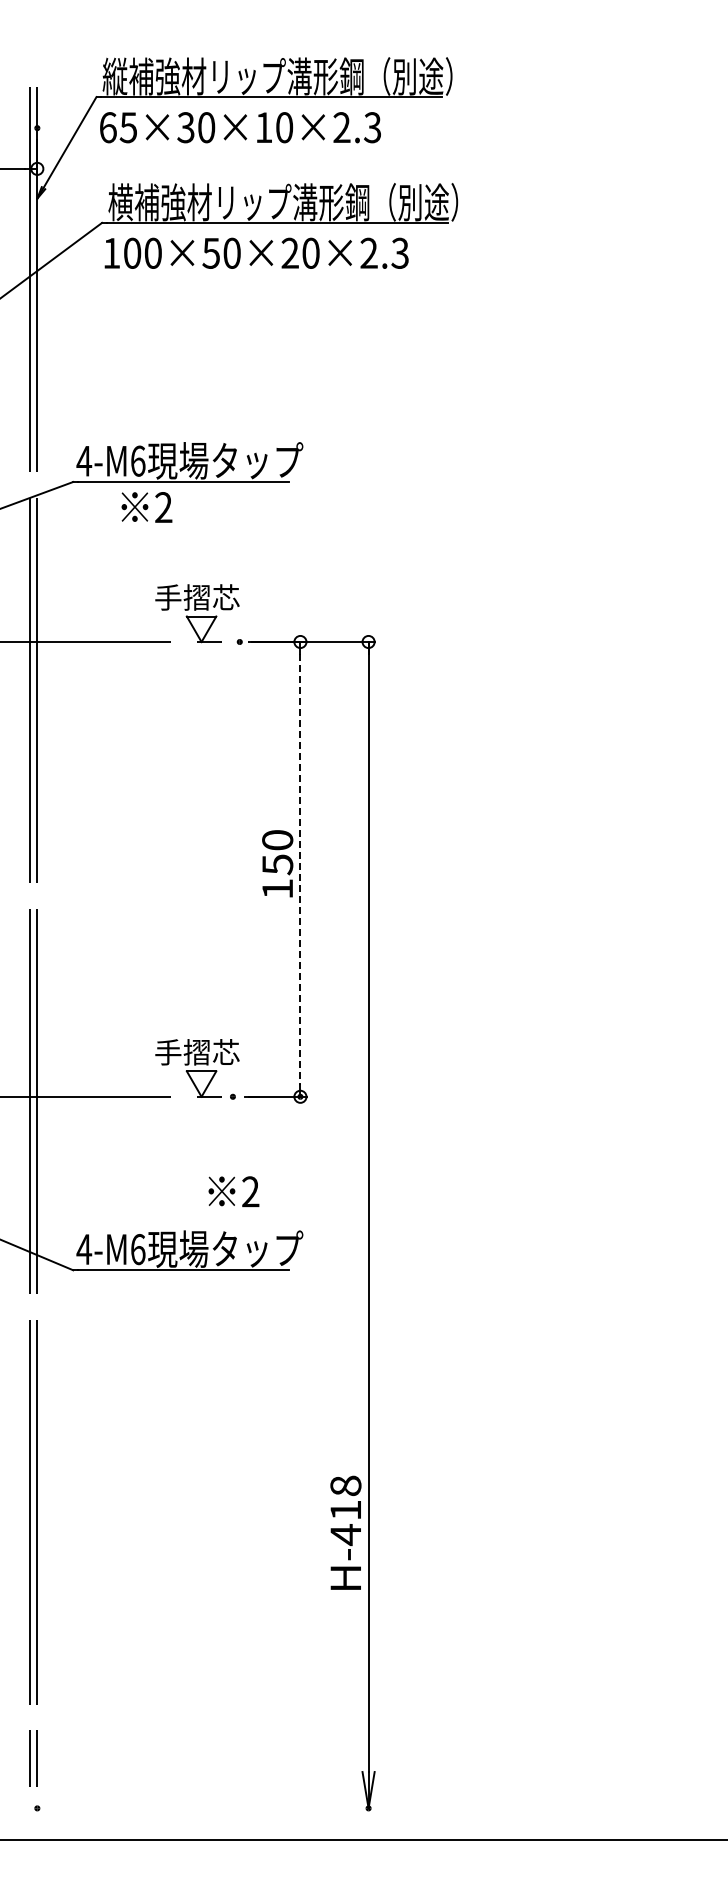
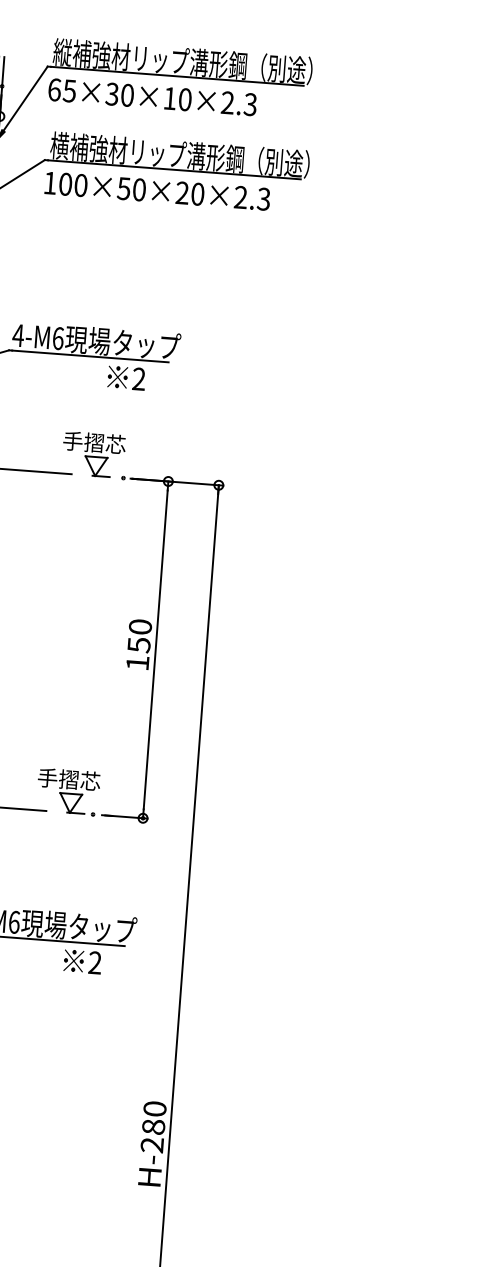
text: (146, 507) -> (126, 378), moved
line: (300, 869) -> (155, 649), dashed -> solid
text: (233, 1191) -> (82, 961), moved
text: (345, 1510) -> (153, 1127), H-418 -> H-280

